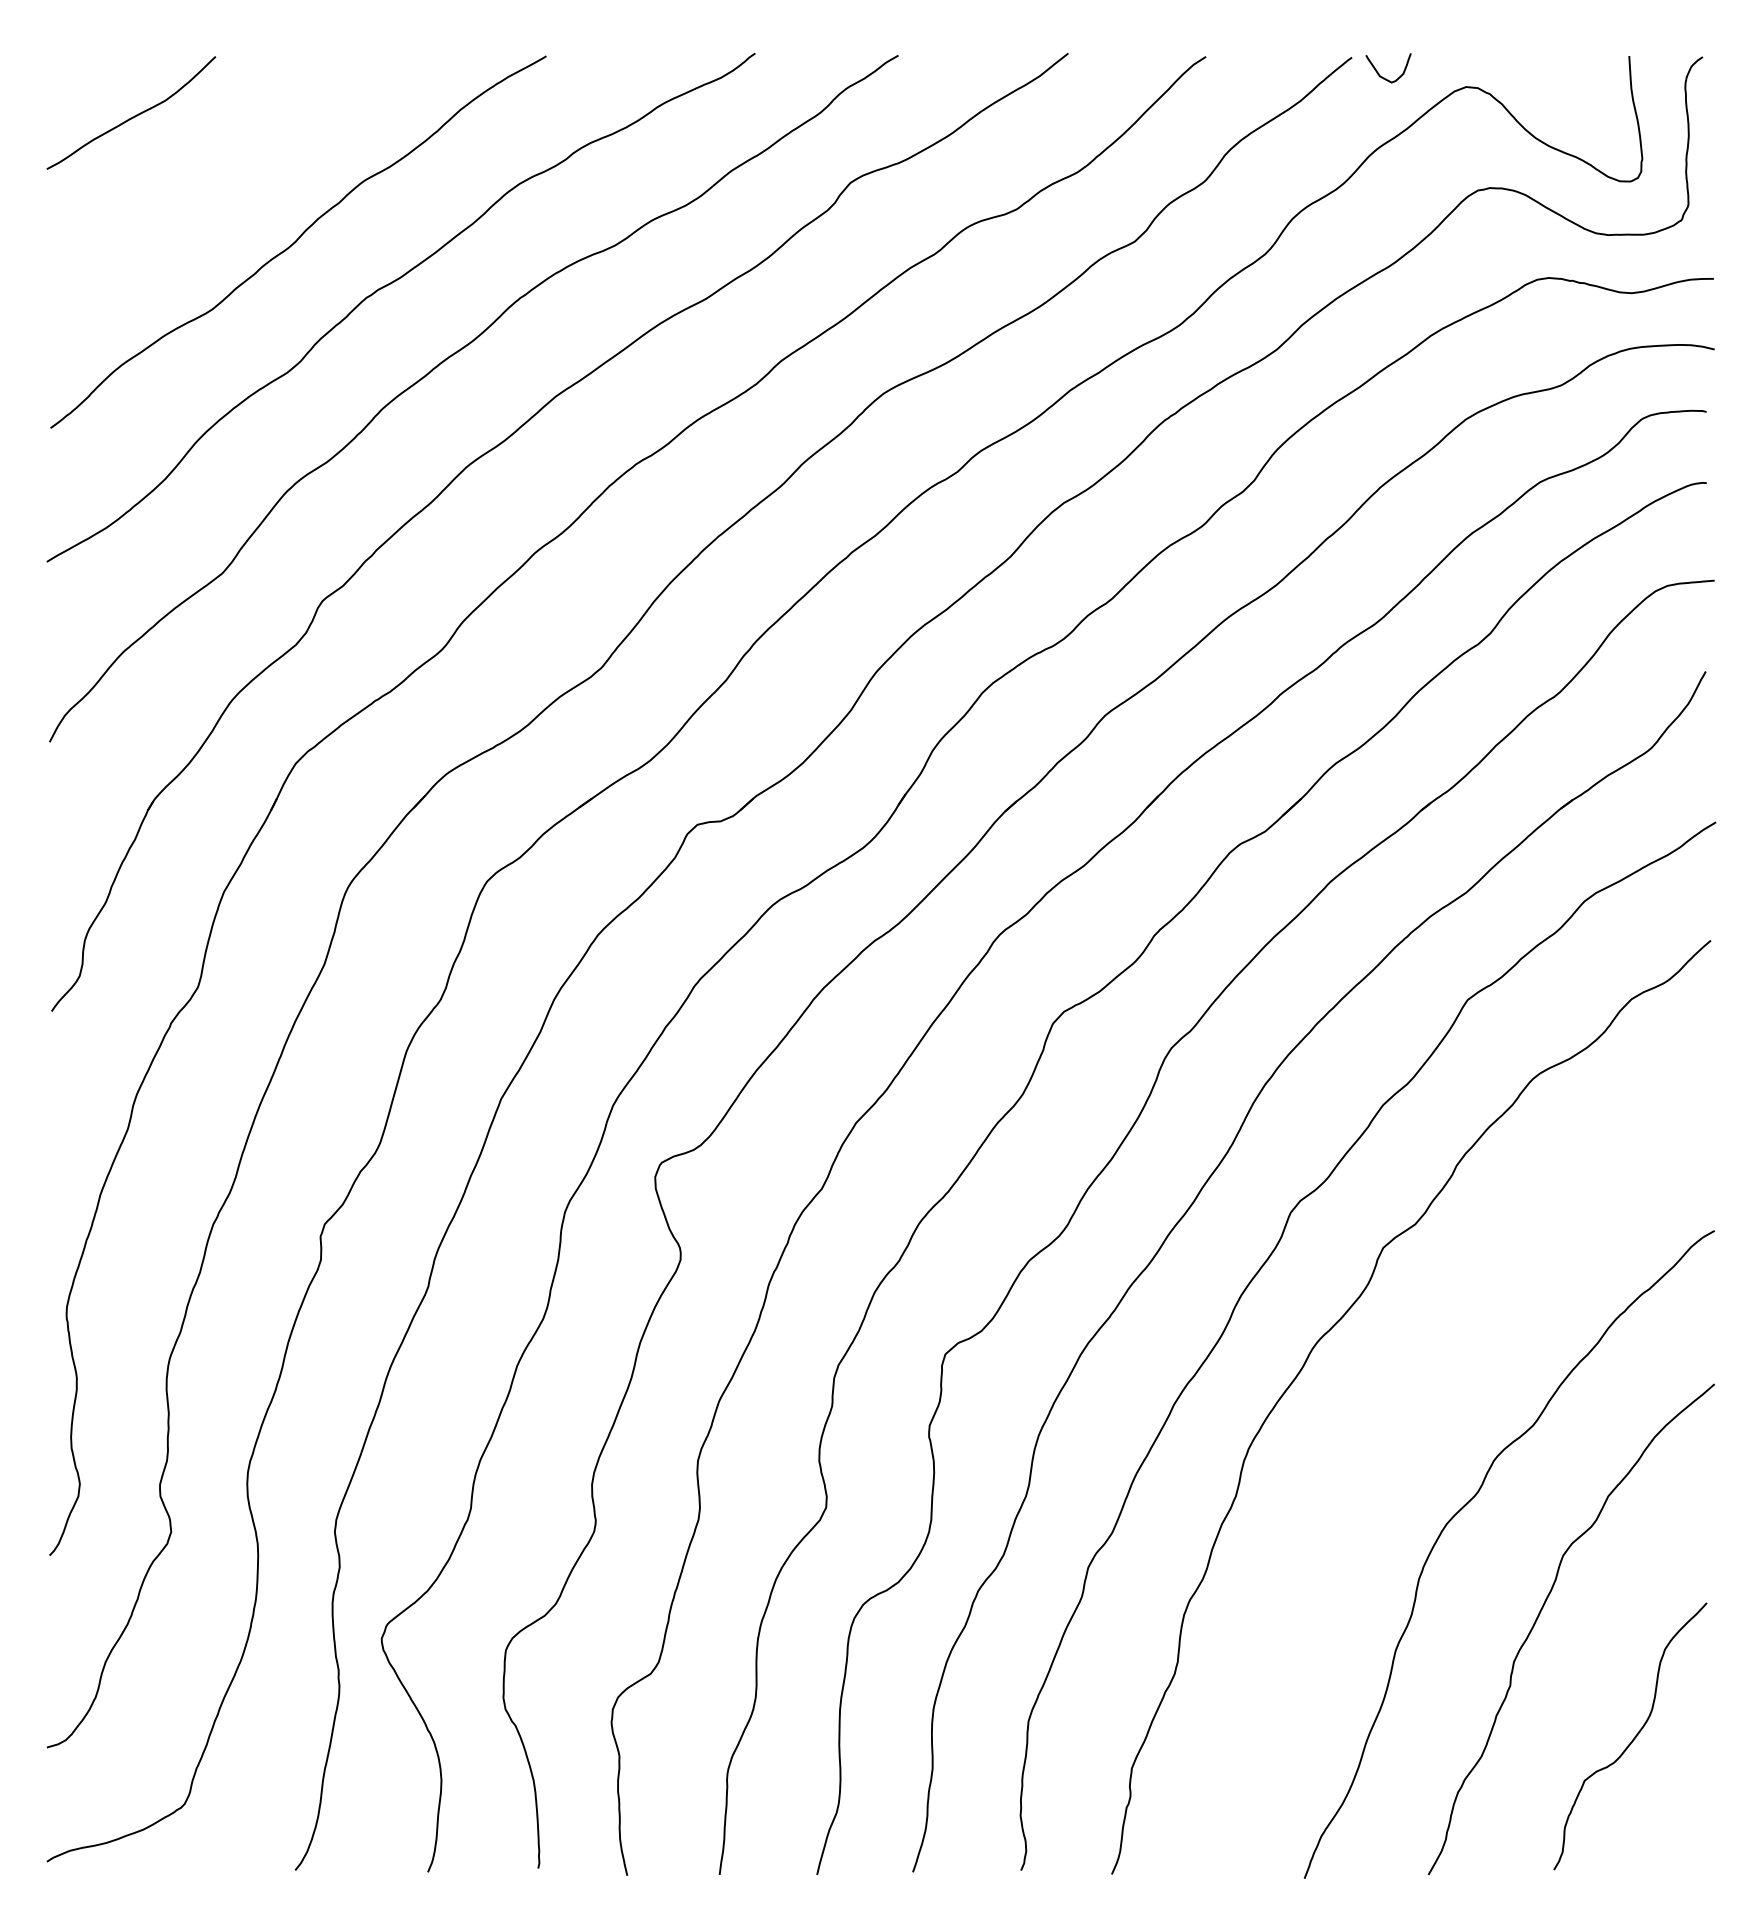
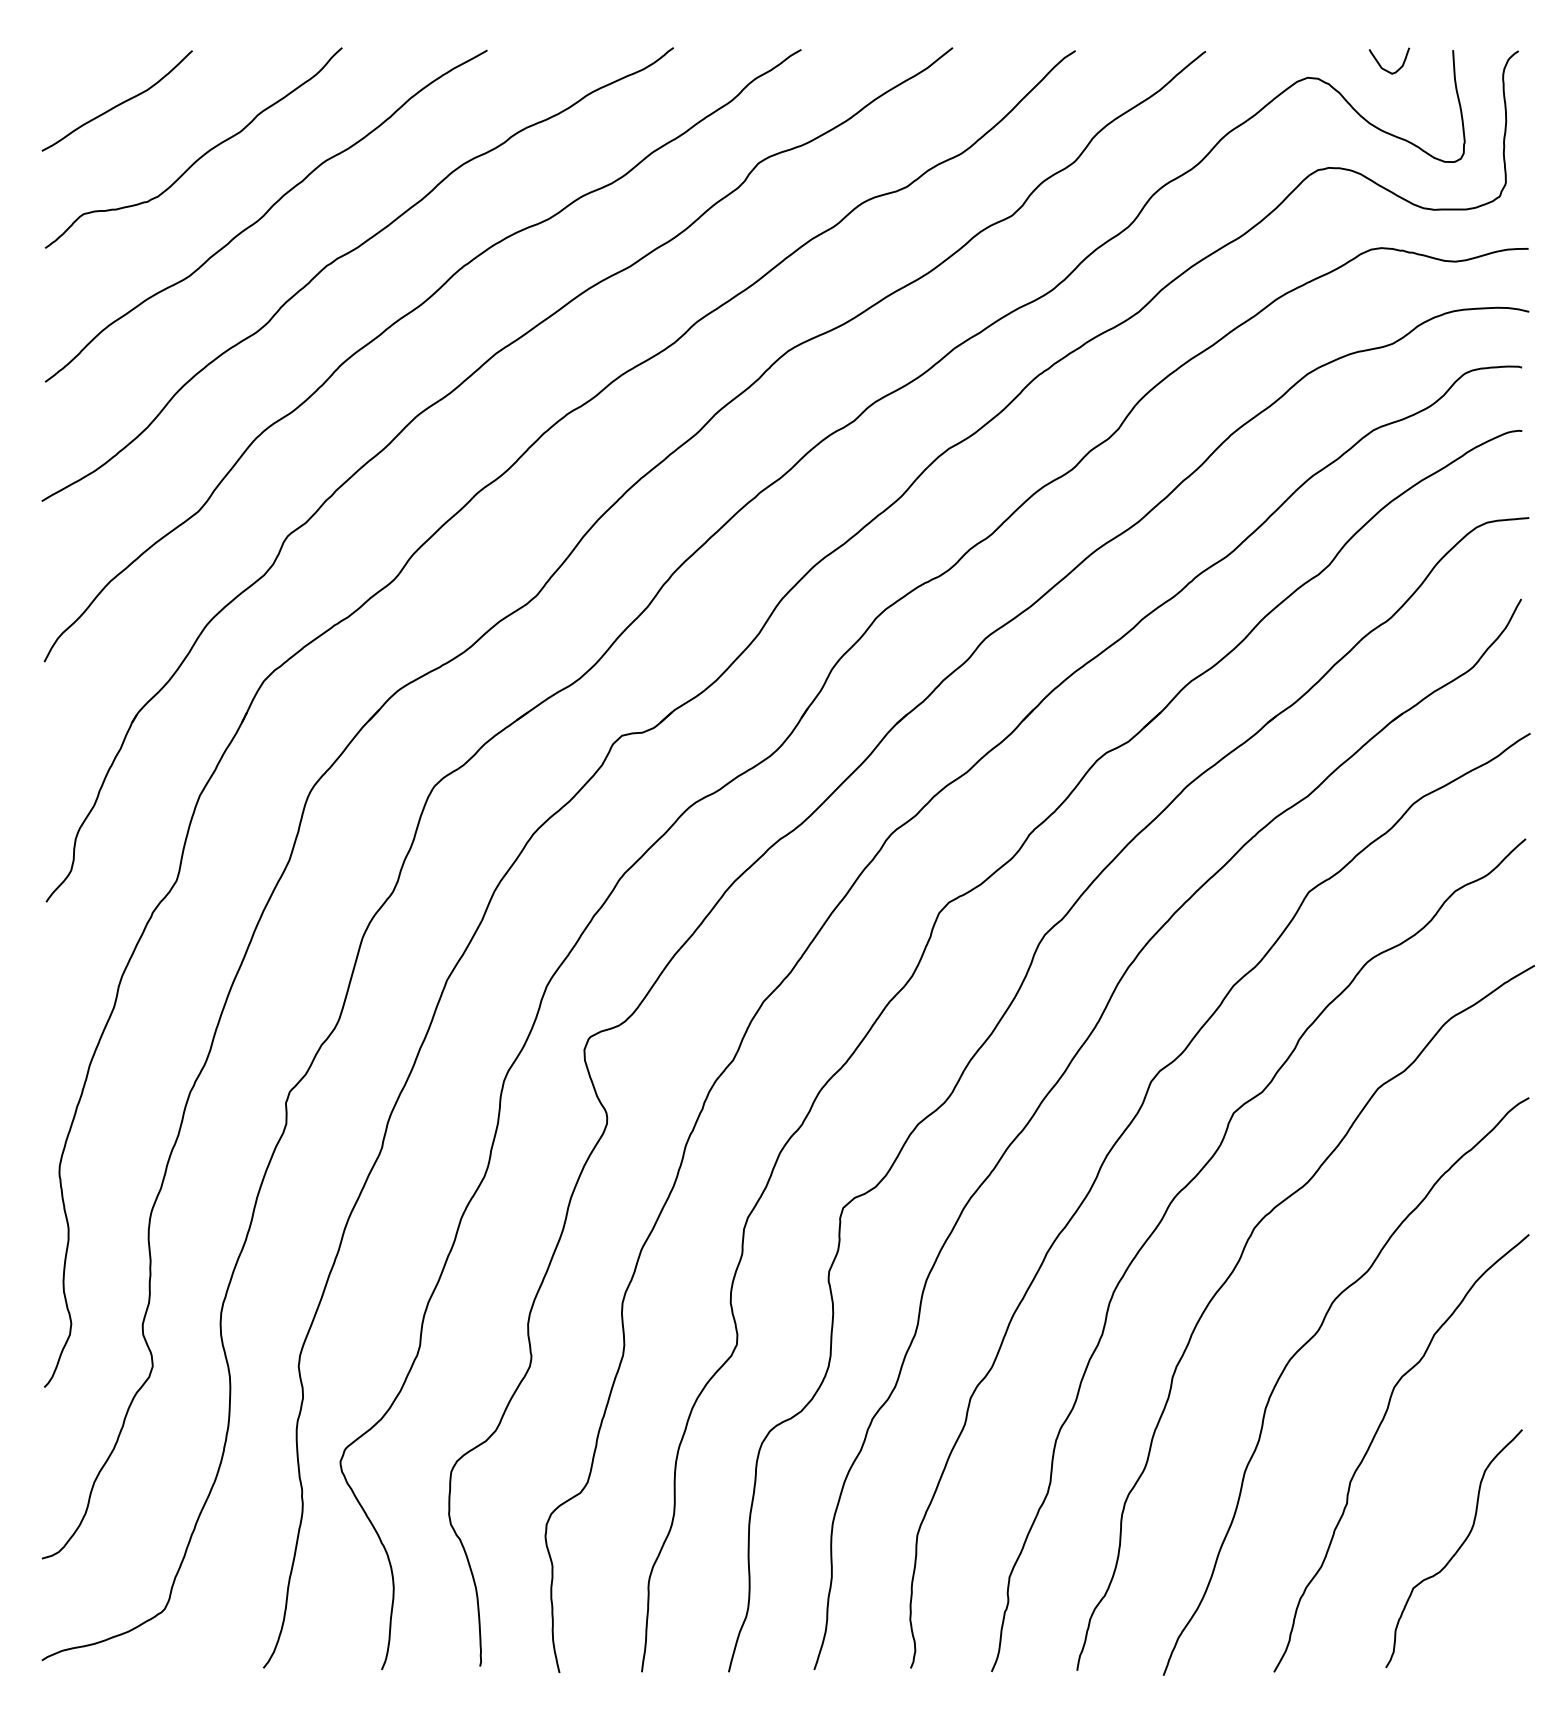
curve: (1383, 76) -> (1384, 68), moved
curve: (225, 174) -> (201, 155), added
curve: (1383, 1426) -> (1233, 1272), added

